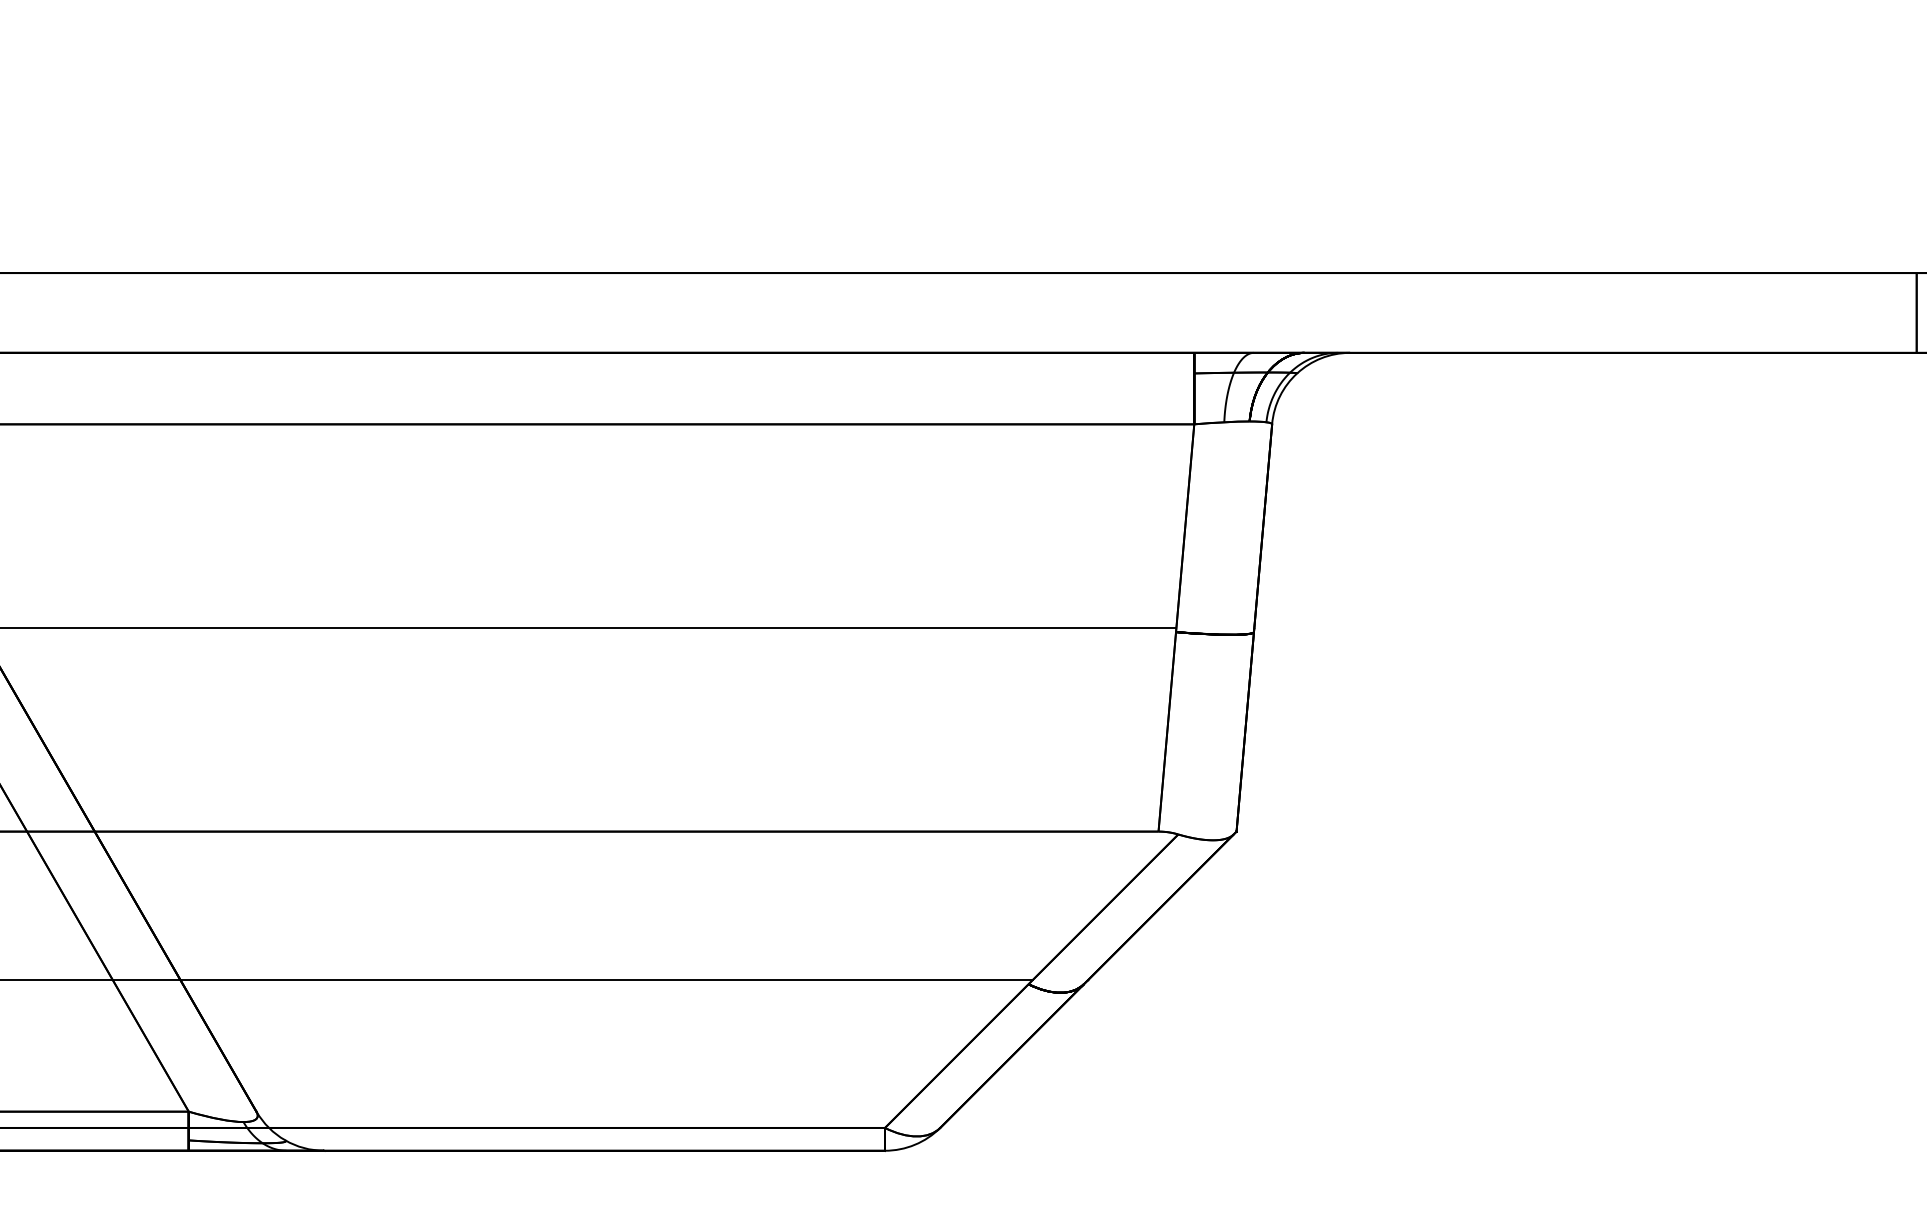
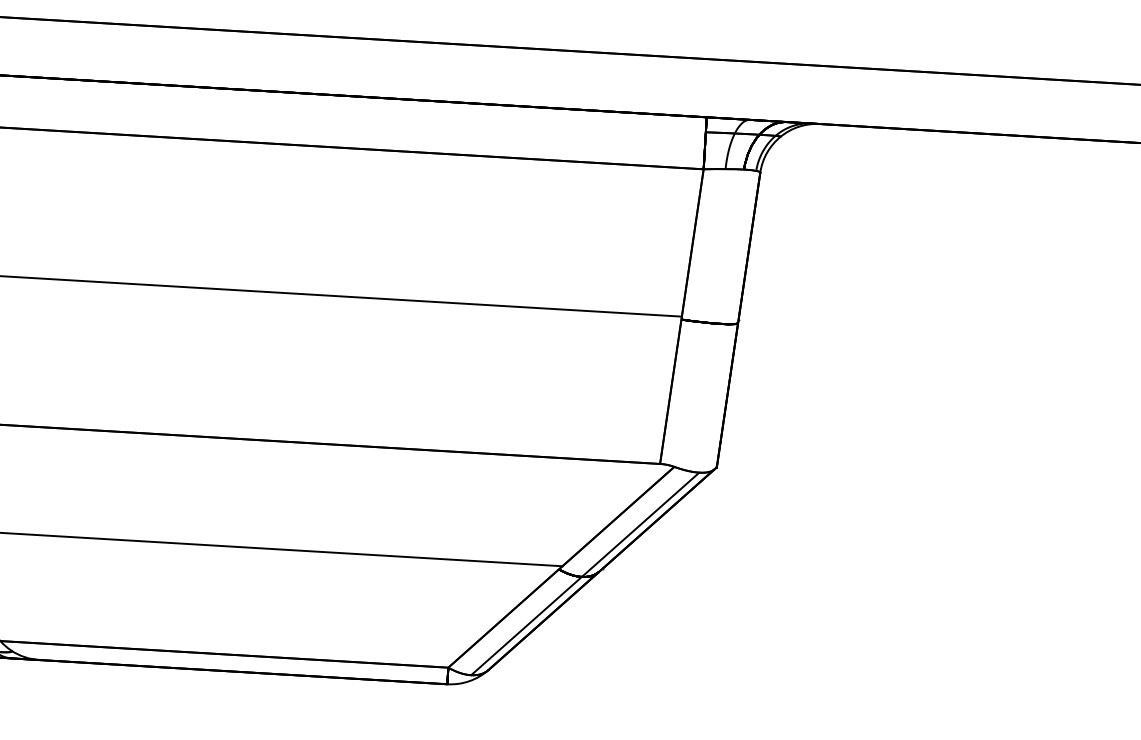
line: (1064, 988) -> (584, 574), added

